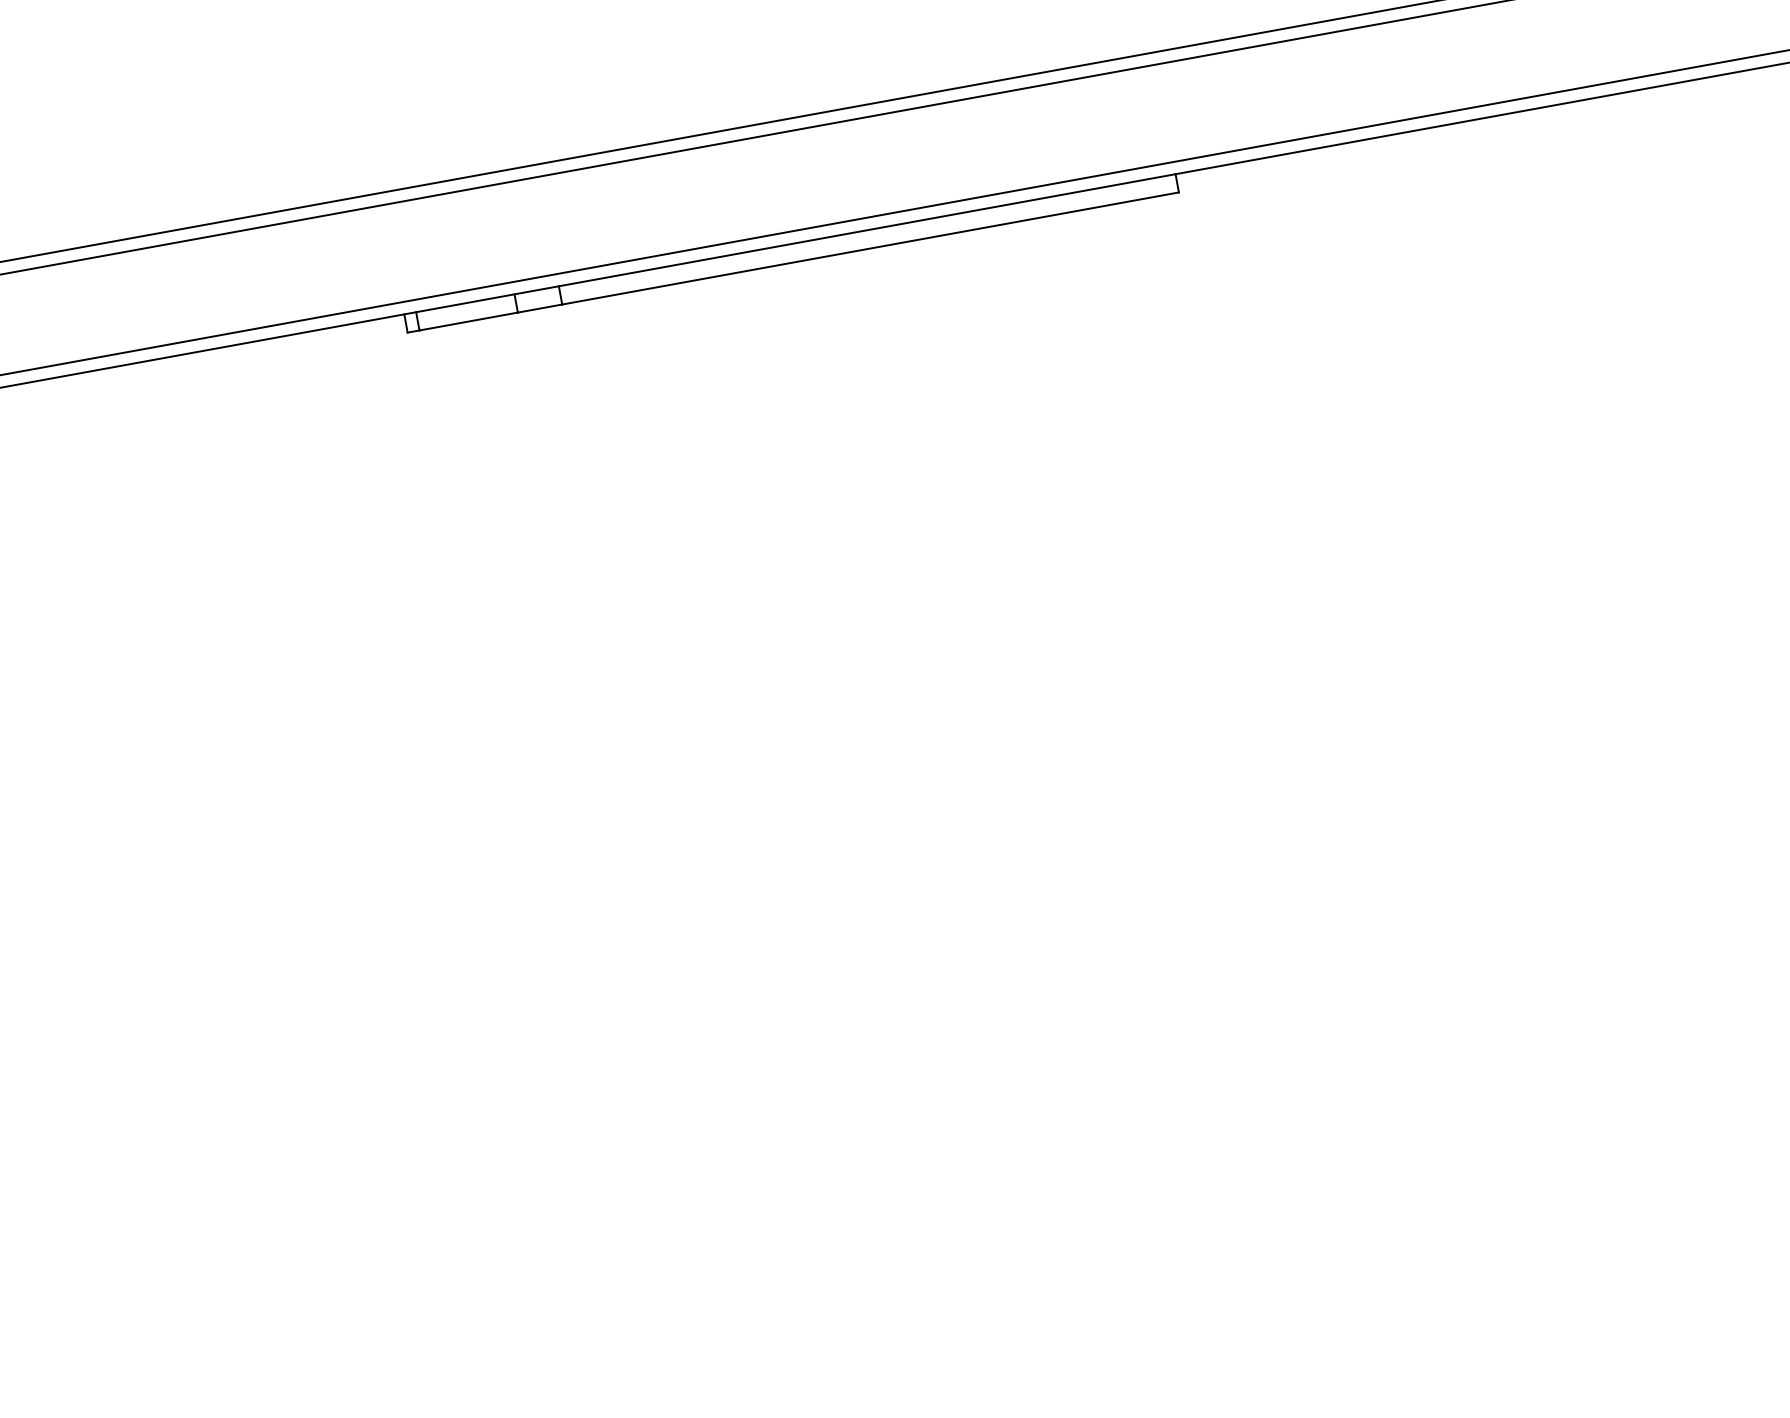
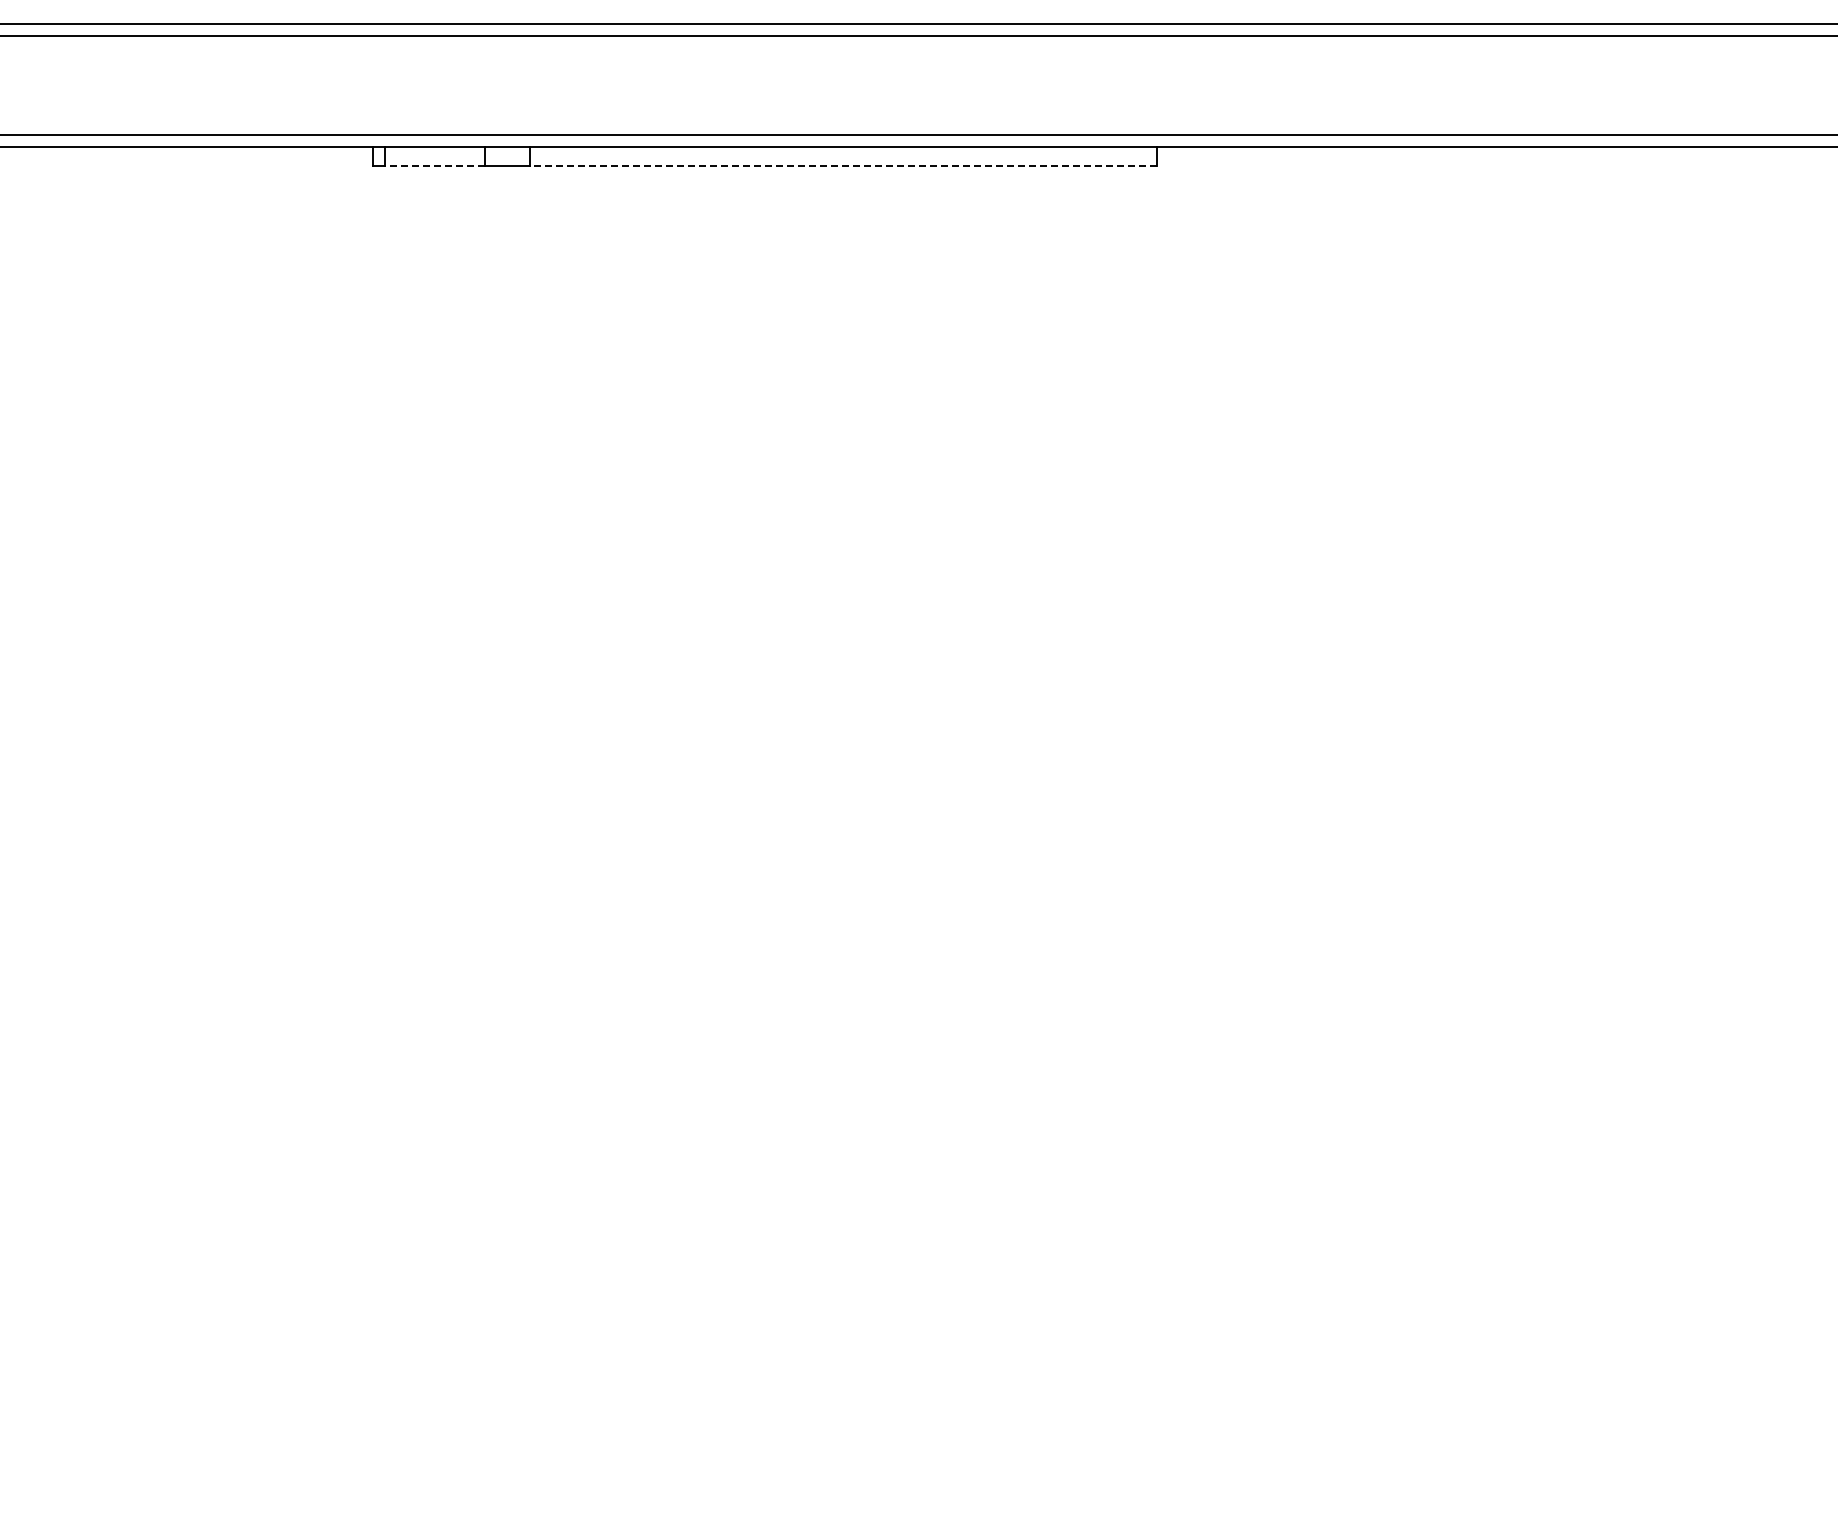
line: (869, 249) -> (842, 166), solid -> dashed
line: (468, 322) -> (434, 166), solid -> dashed

